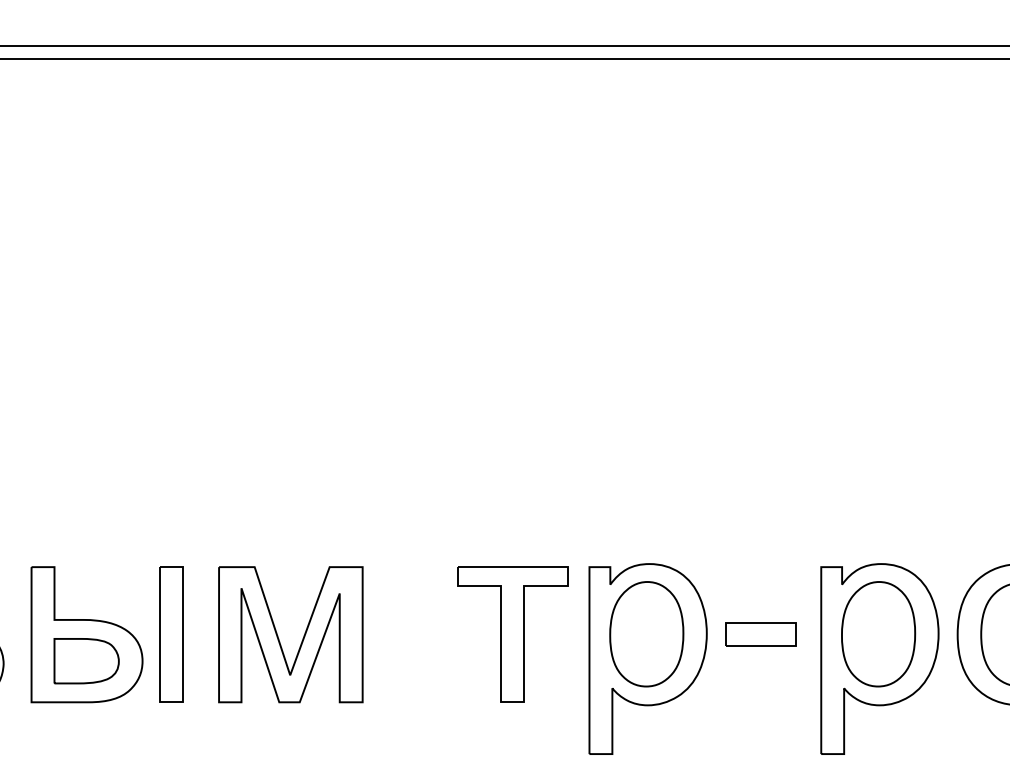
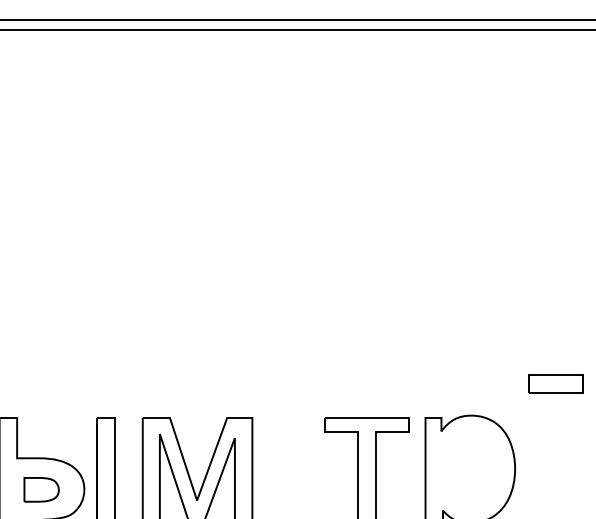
part: (646, 634) -> (469, 469), removed
part: (760, 634) -> (556, 383), moved
part: (86, 661) -> (41, 490), size x0.7

